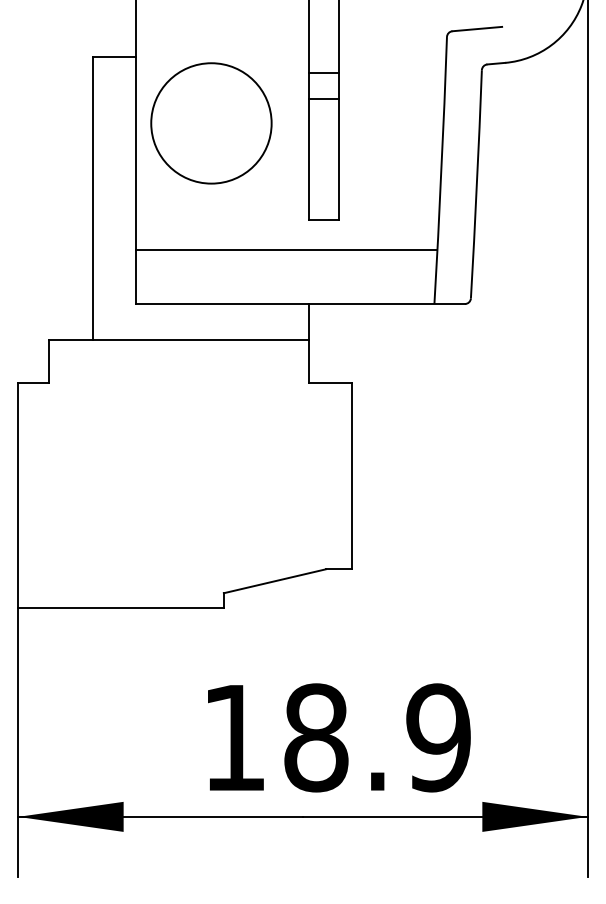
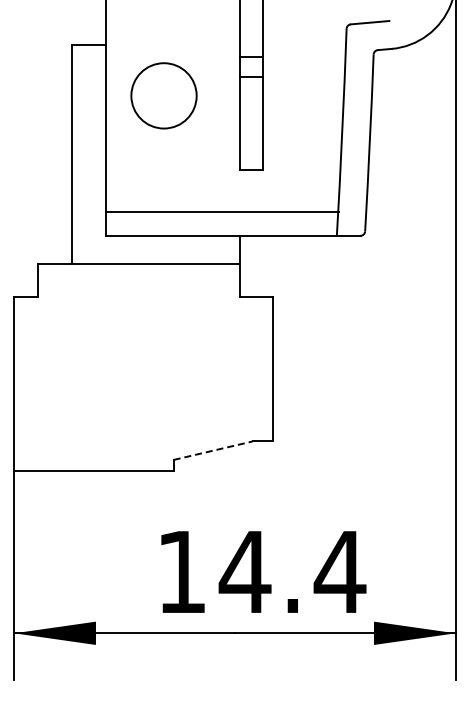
circle: (210, 122) -> (163, 95), size x0.7
line: (286, 249) -> (222, 211), moved
line: (275, 581) -> (213, 450), solid -> dashed
text: (377, 737) -> (292, 571), 18.9 -> 14.4

